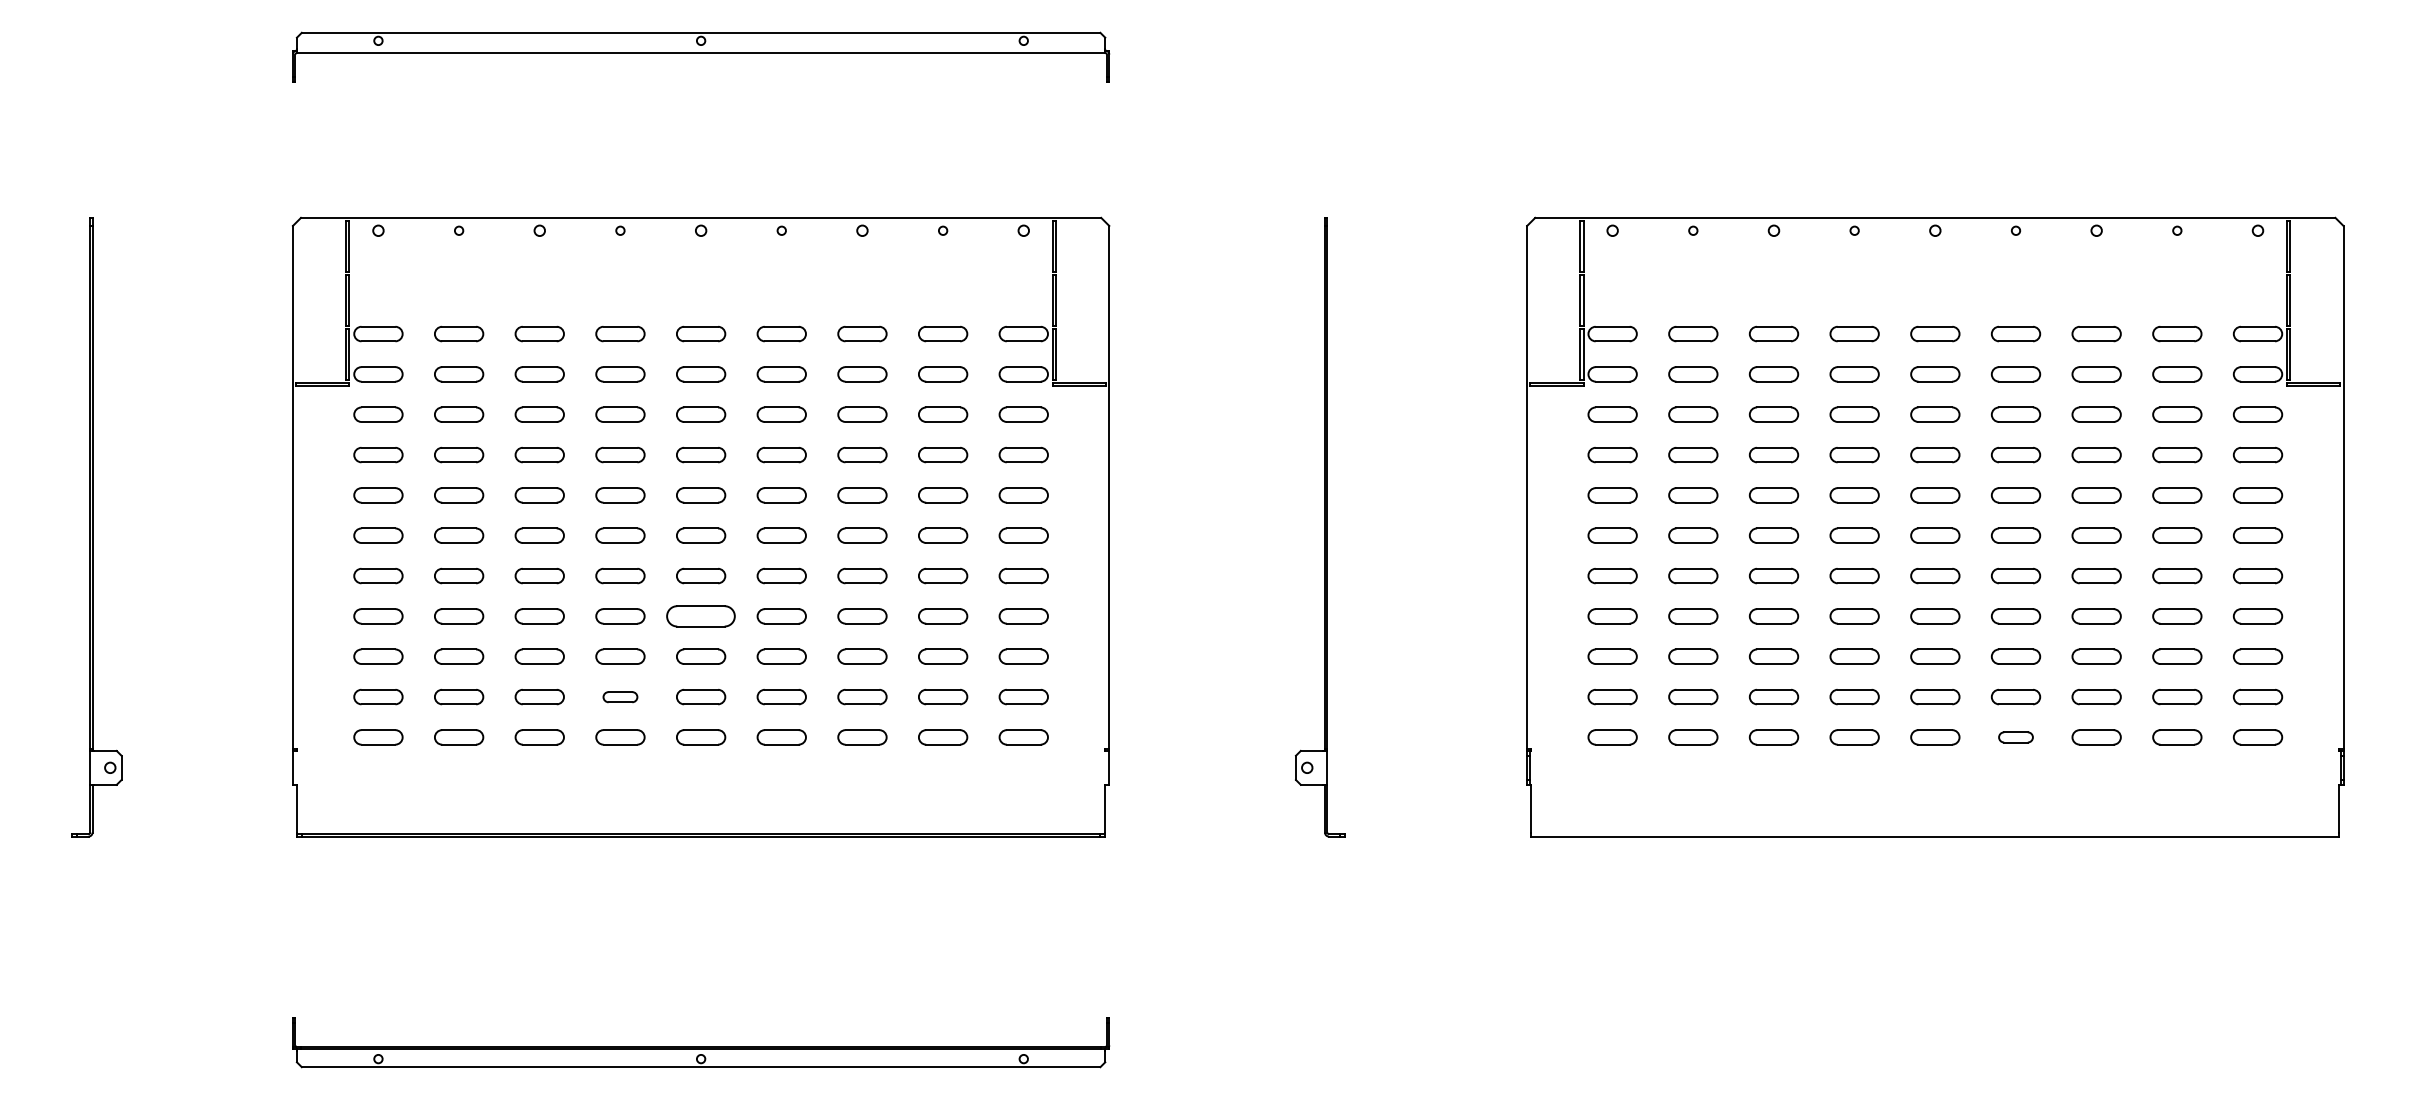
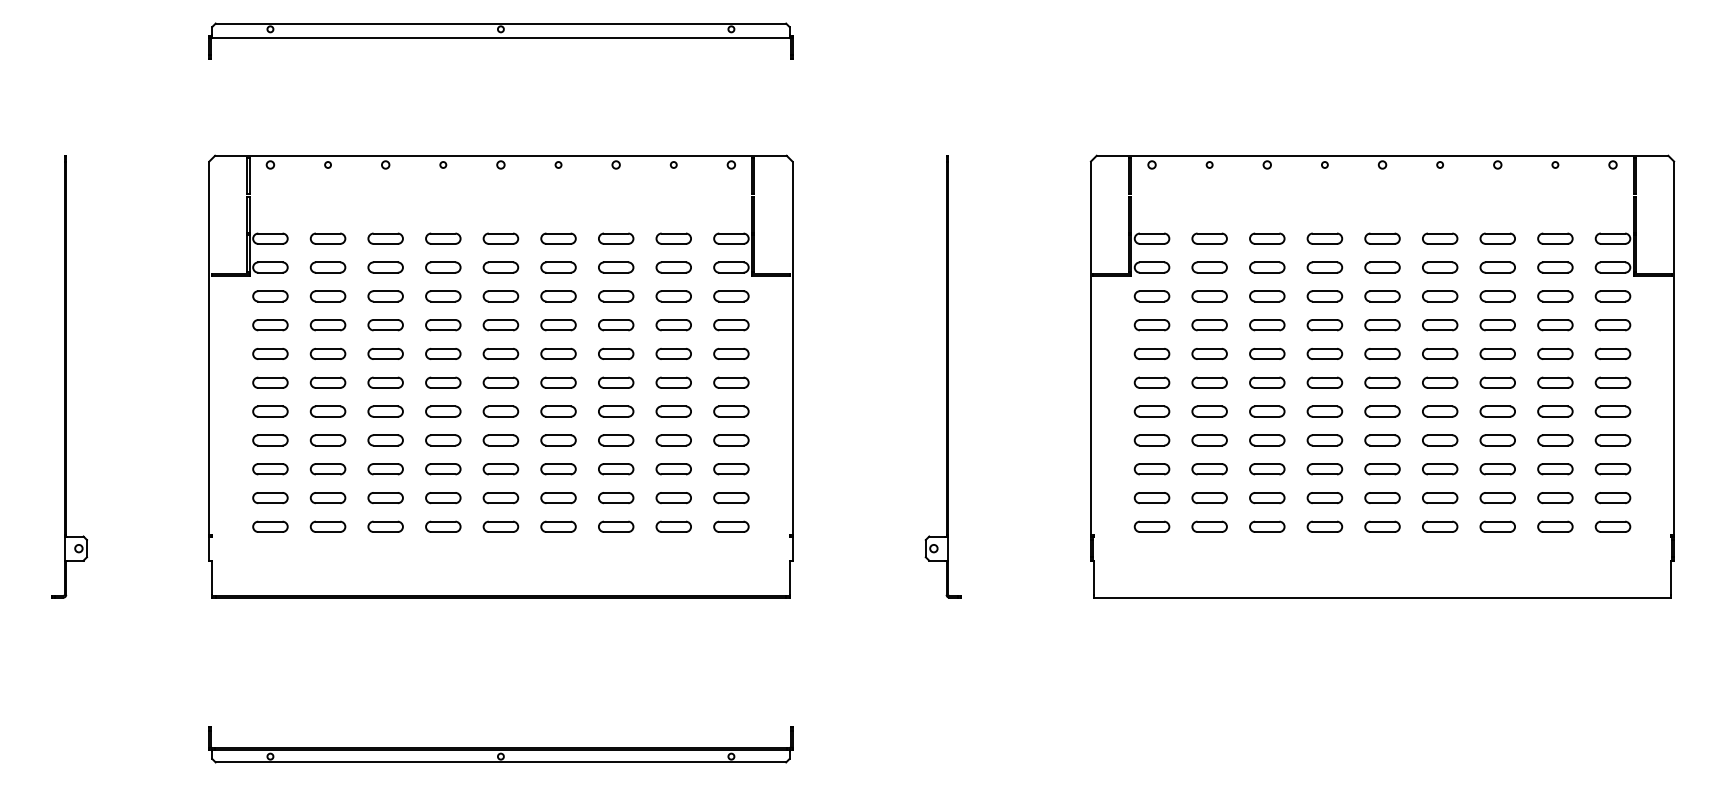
part: (701, 616) -> (501, 440), size x0.71
part: (620, 697) -> (443, 498), size x1.43
part: (2015, 737) -> (1439, 526), size x1.43

